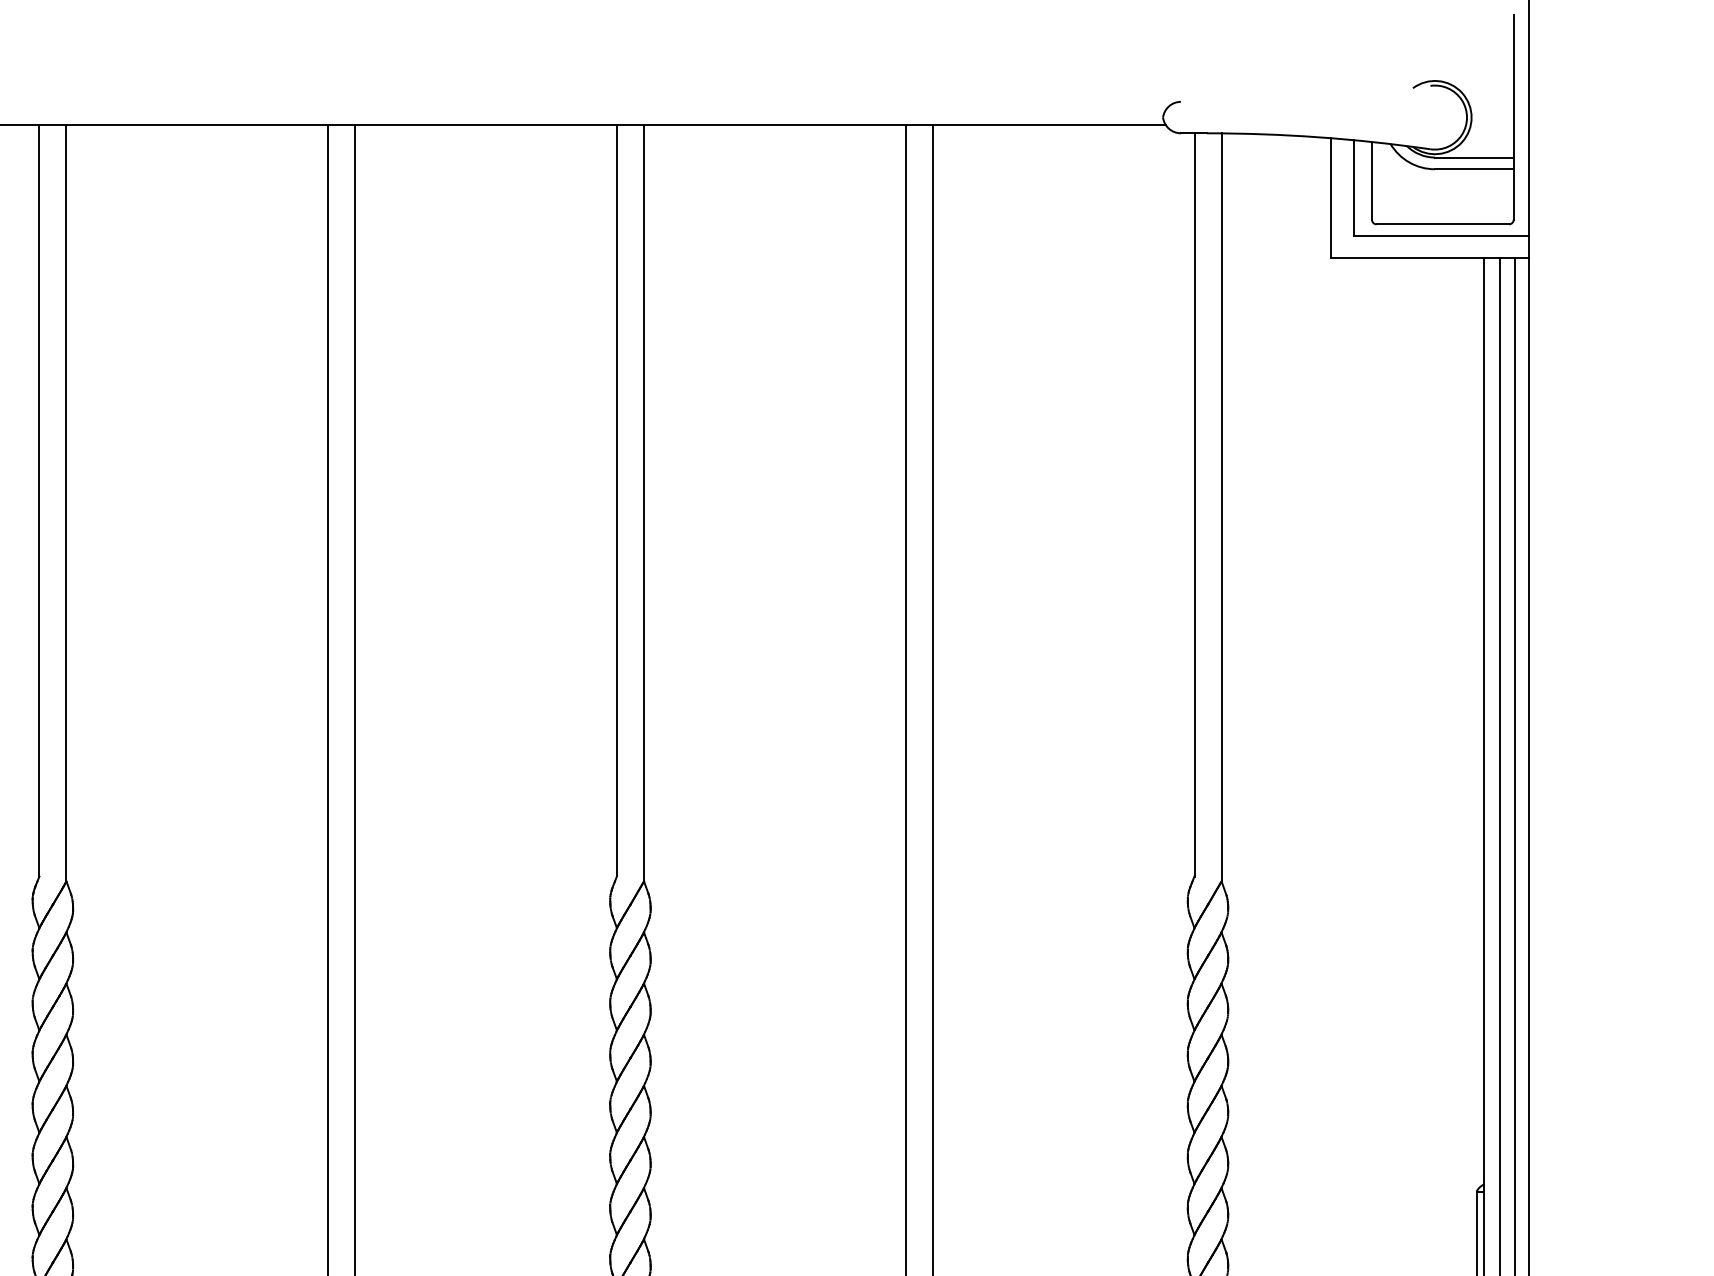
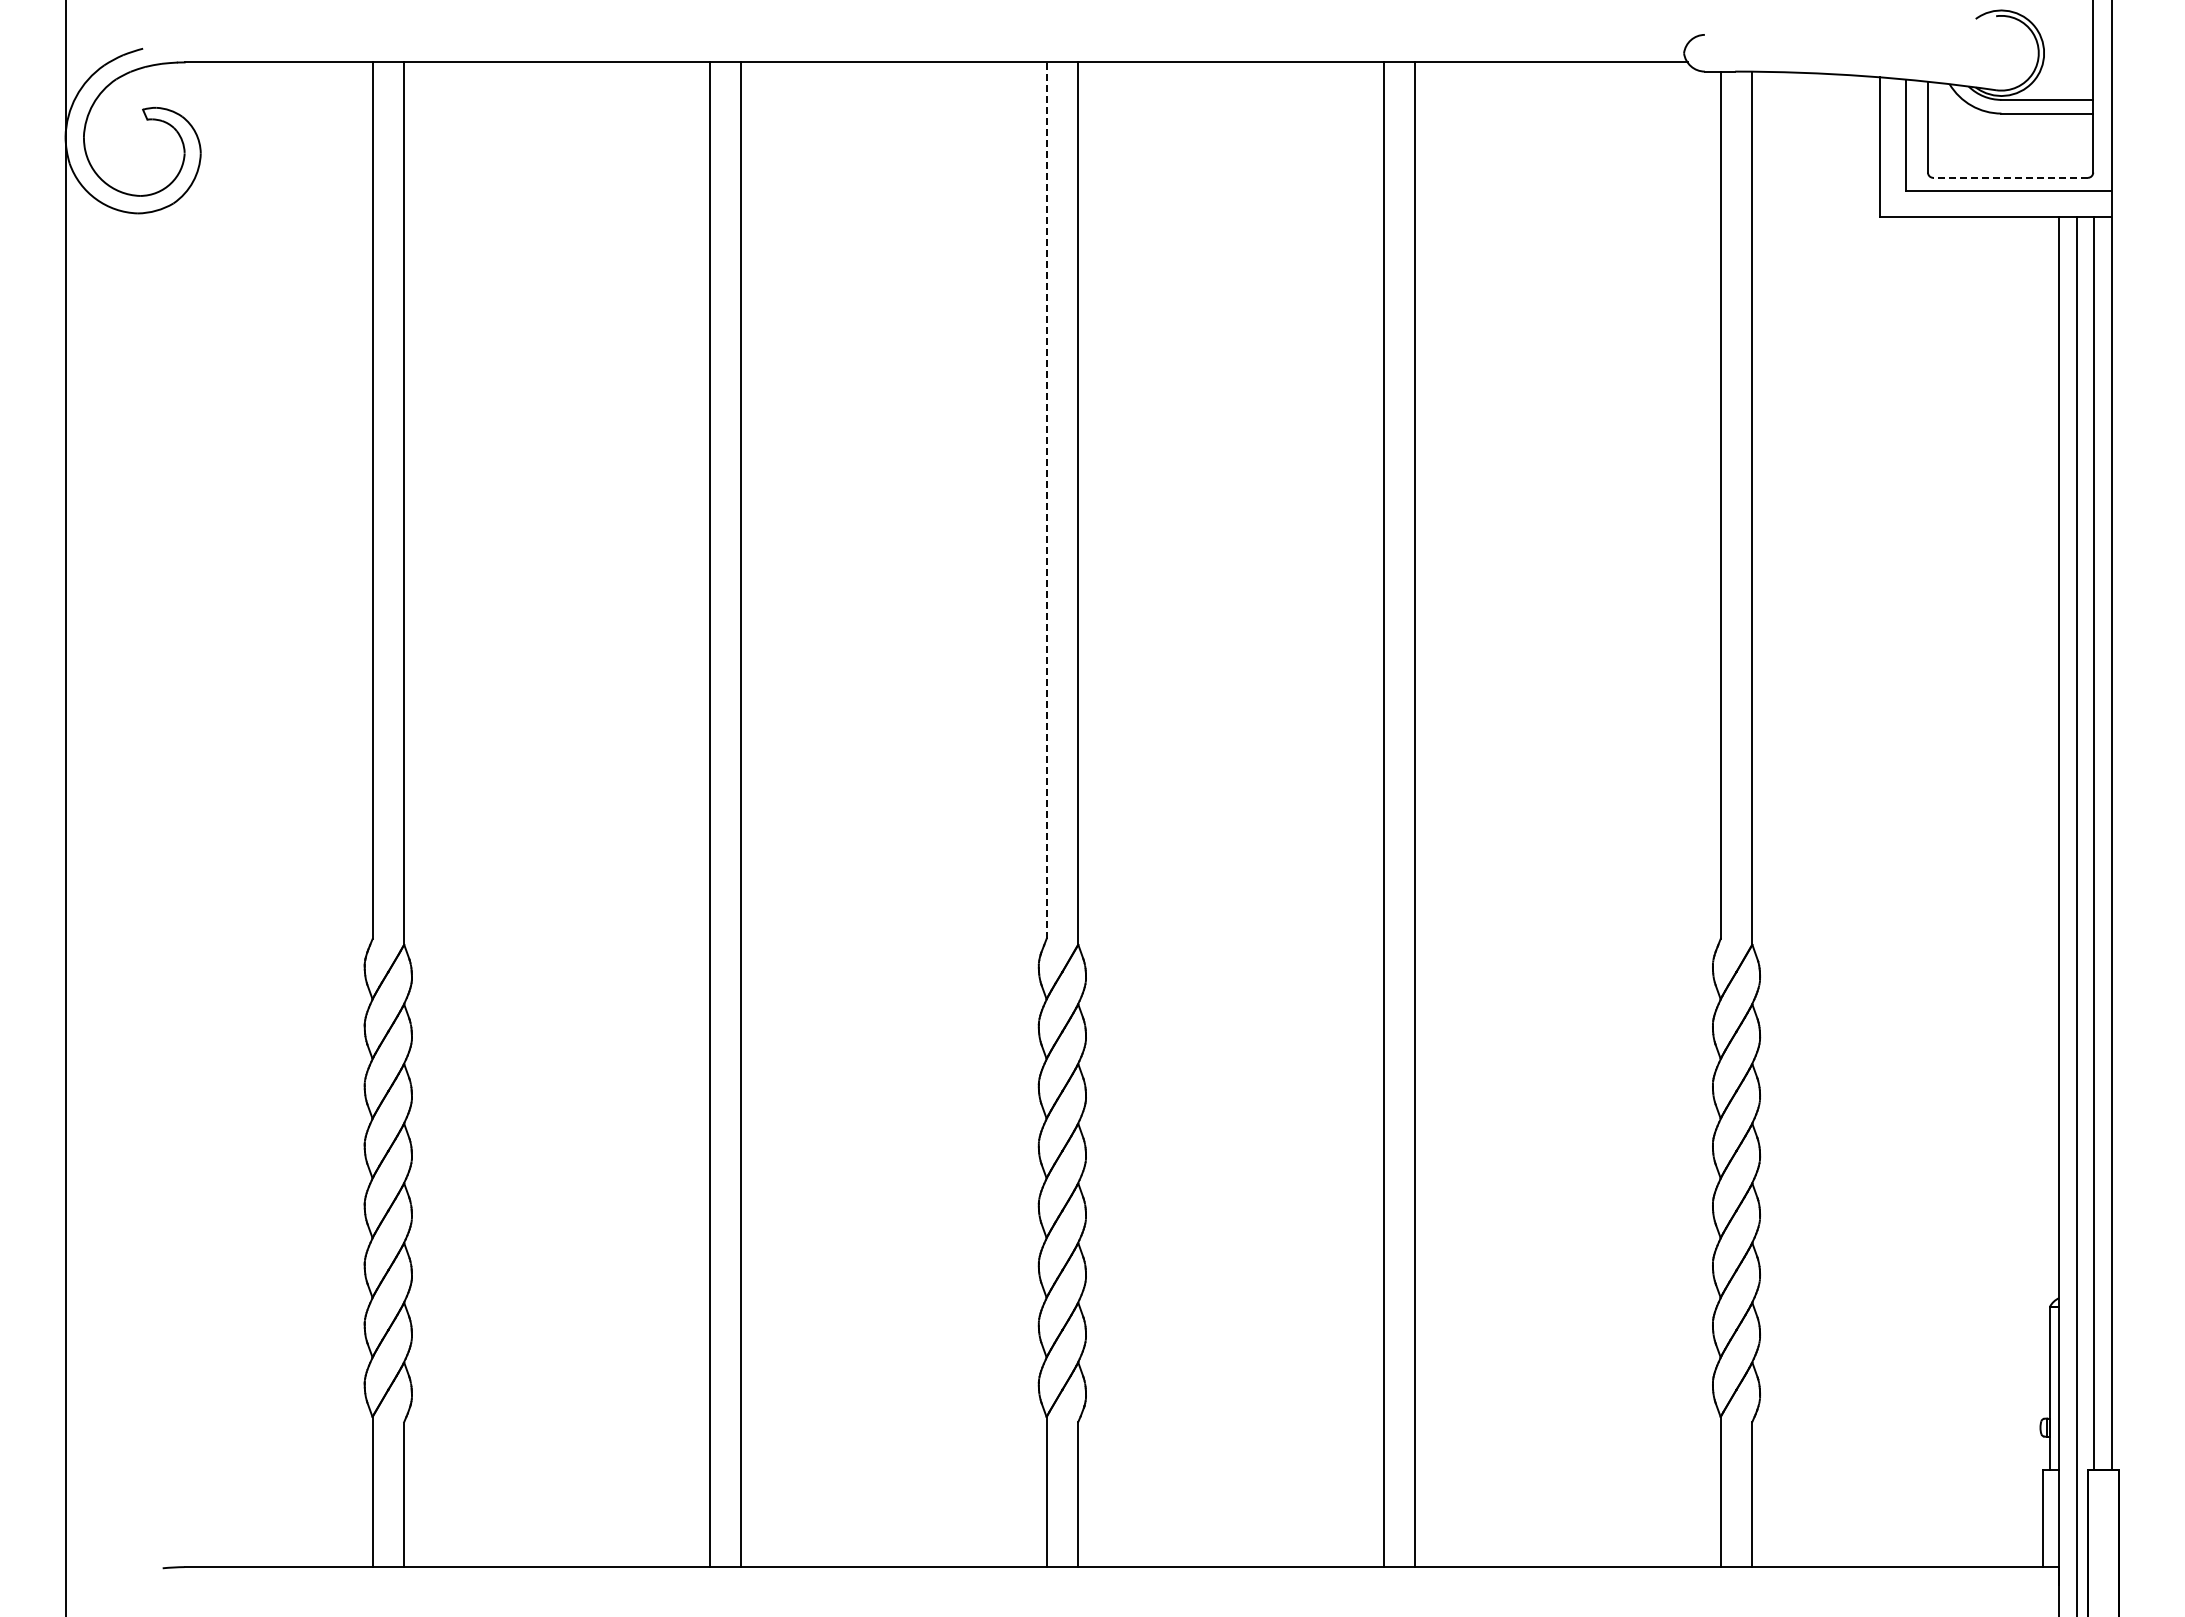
line: (1442, 224) -> (2010, 177), solid -> dashed
line: (616, 500) -> (1046, 500), solid -> dashed

